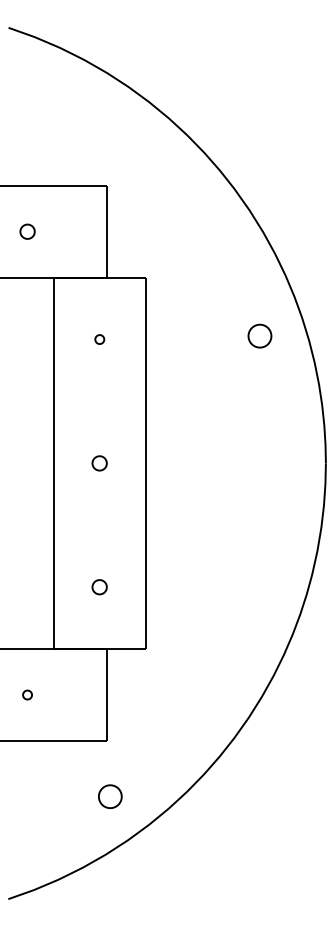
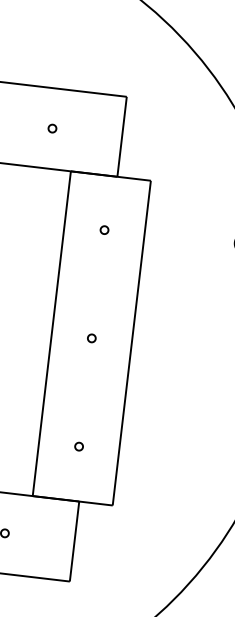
part: (27, 231) -> (52, 128), size x0.62
part: (99, 463) -> (91, 338), size x0.62
part: (99, 587) -> (78, 446), size x0.62

